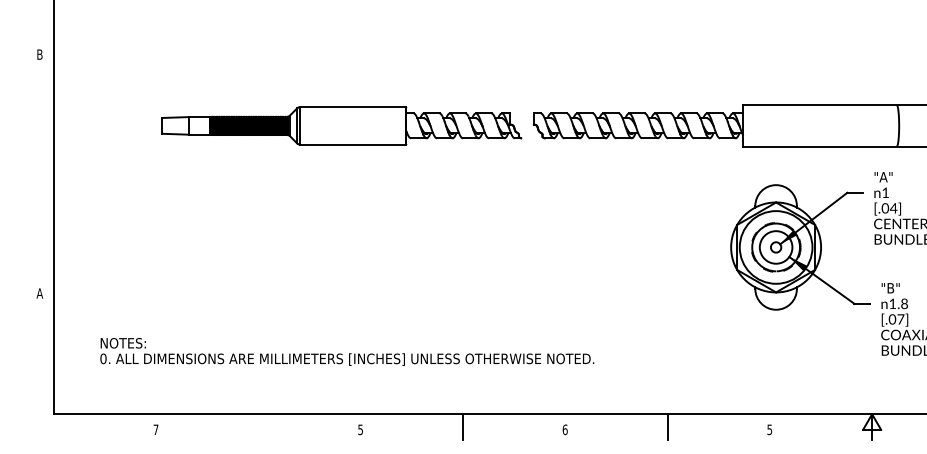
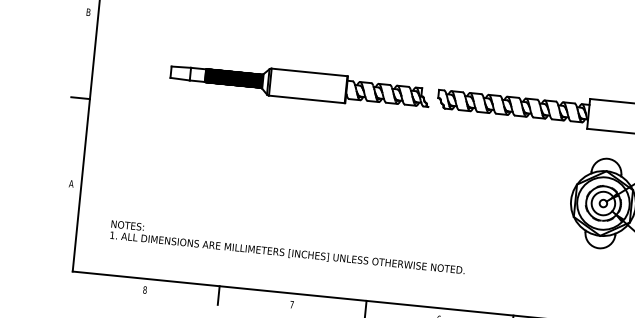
line: (40, 174) -> (80, 98), added
text: (103, 358) -> (112, 235), 0. -> 1.
line: (258, 427) -> (218, 295), added
text: (155, 429) -> (144, 289), 7 -> 8
text: (360, 429) -> (291, 304), 5 -> 7

